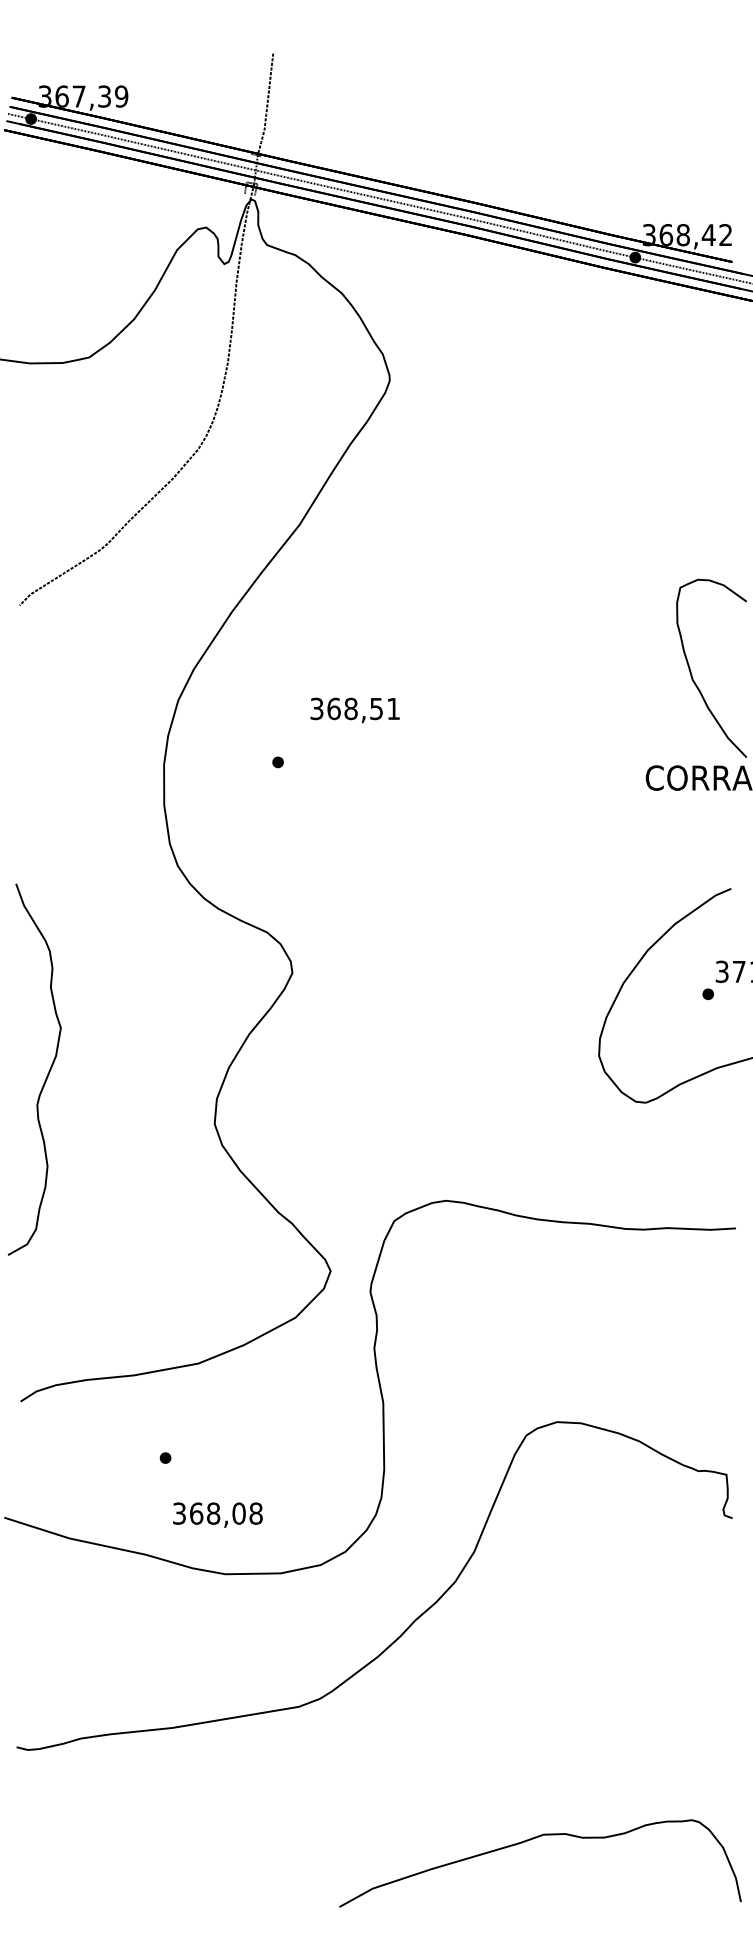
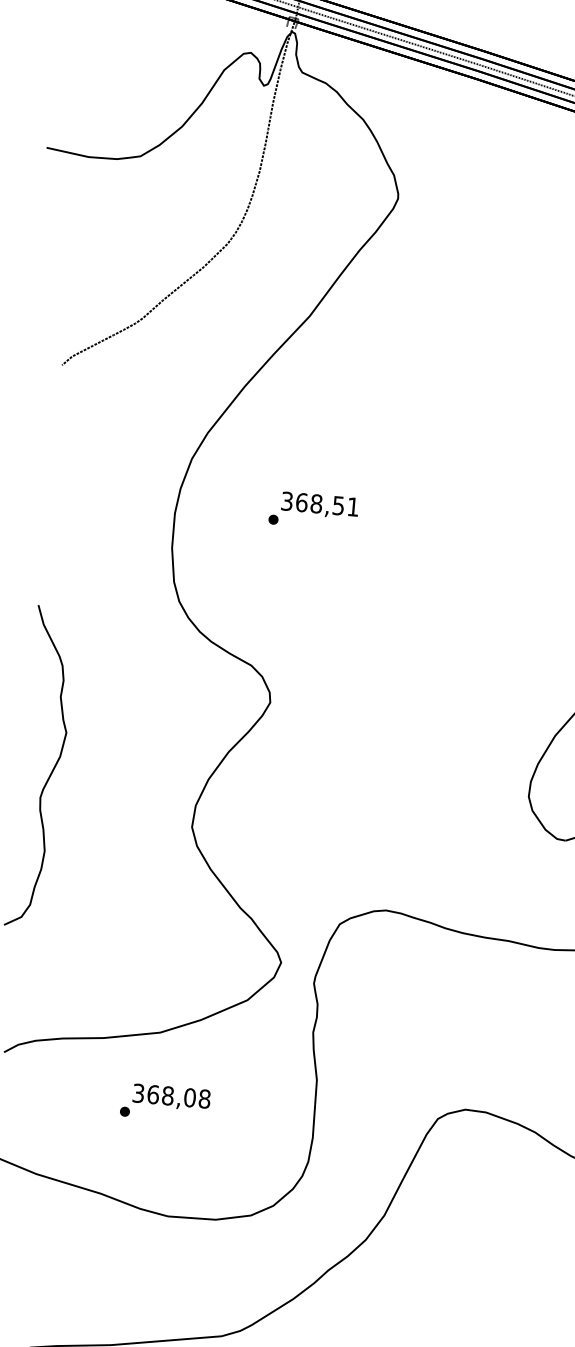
text: (354, 710) -> (319, 505), moved
text: (217, 1514) -> (171, 1096), moved

